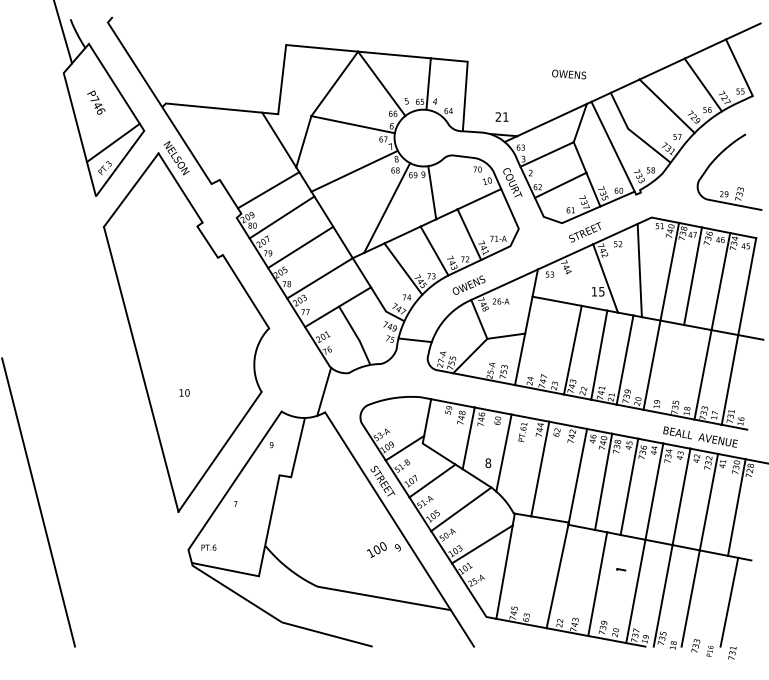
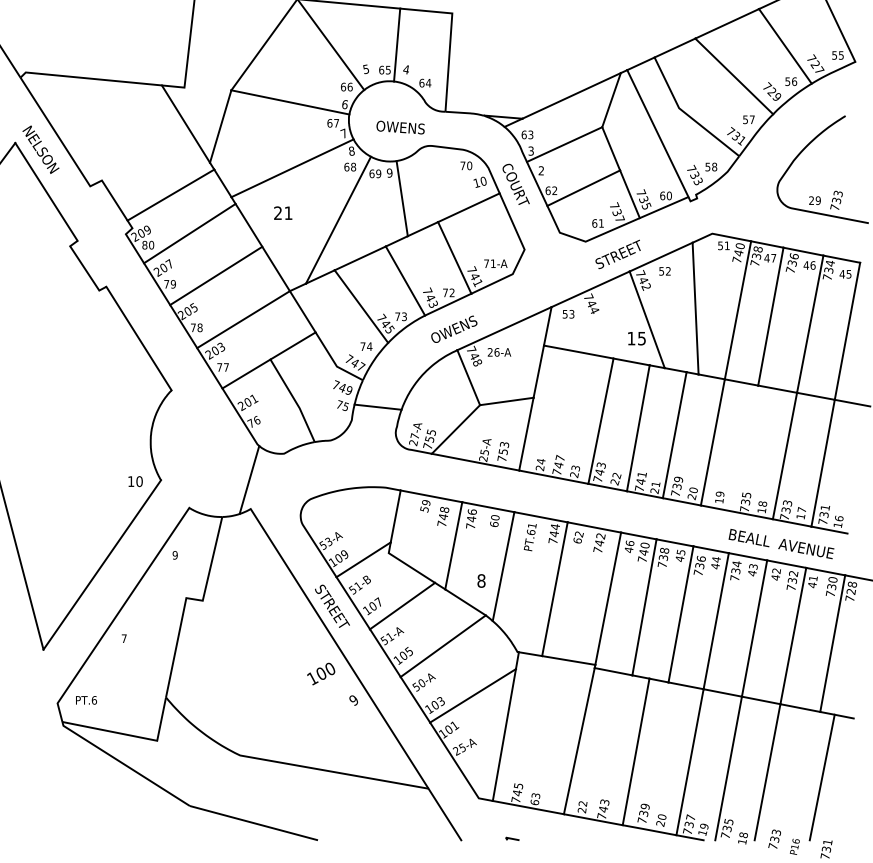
text: (569, 74) -> (401, 127), moved
text: (501, 116) -> (282, 212), moved
text: (184, 392) -> (135, 481), moved
text: (376, 549) -> (320, 673), moved
line: (621, 569) -> (512, 838), moved

